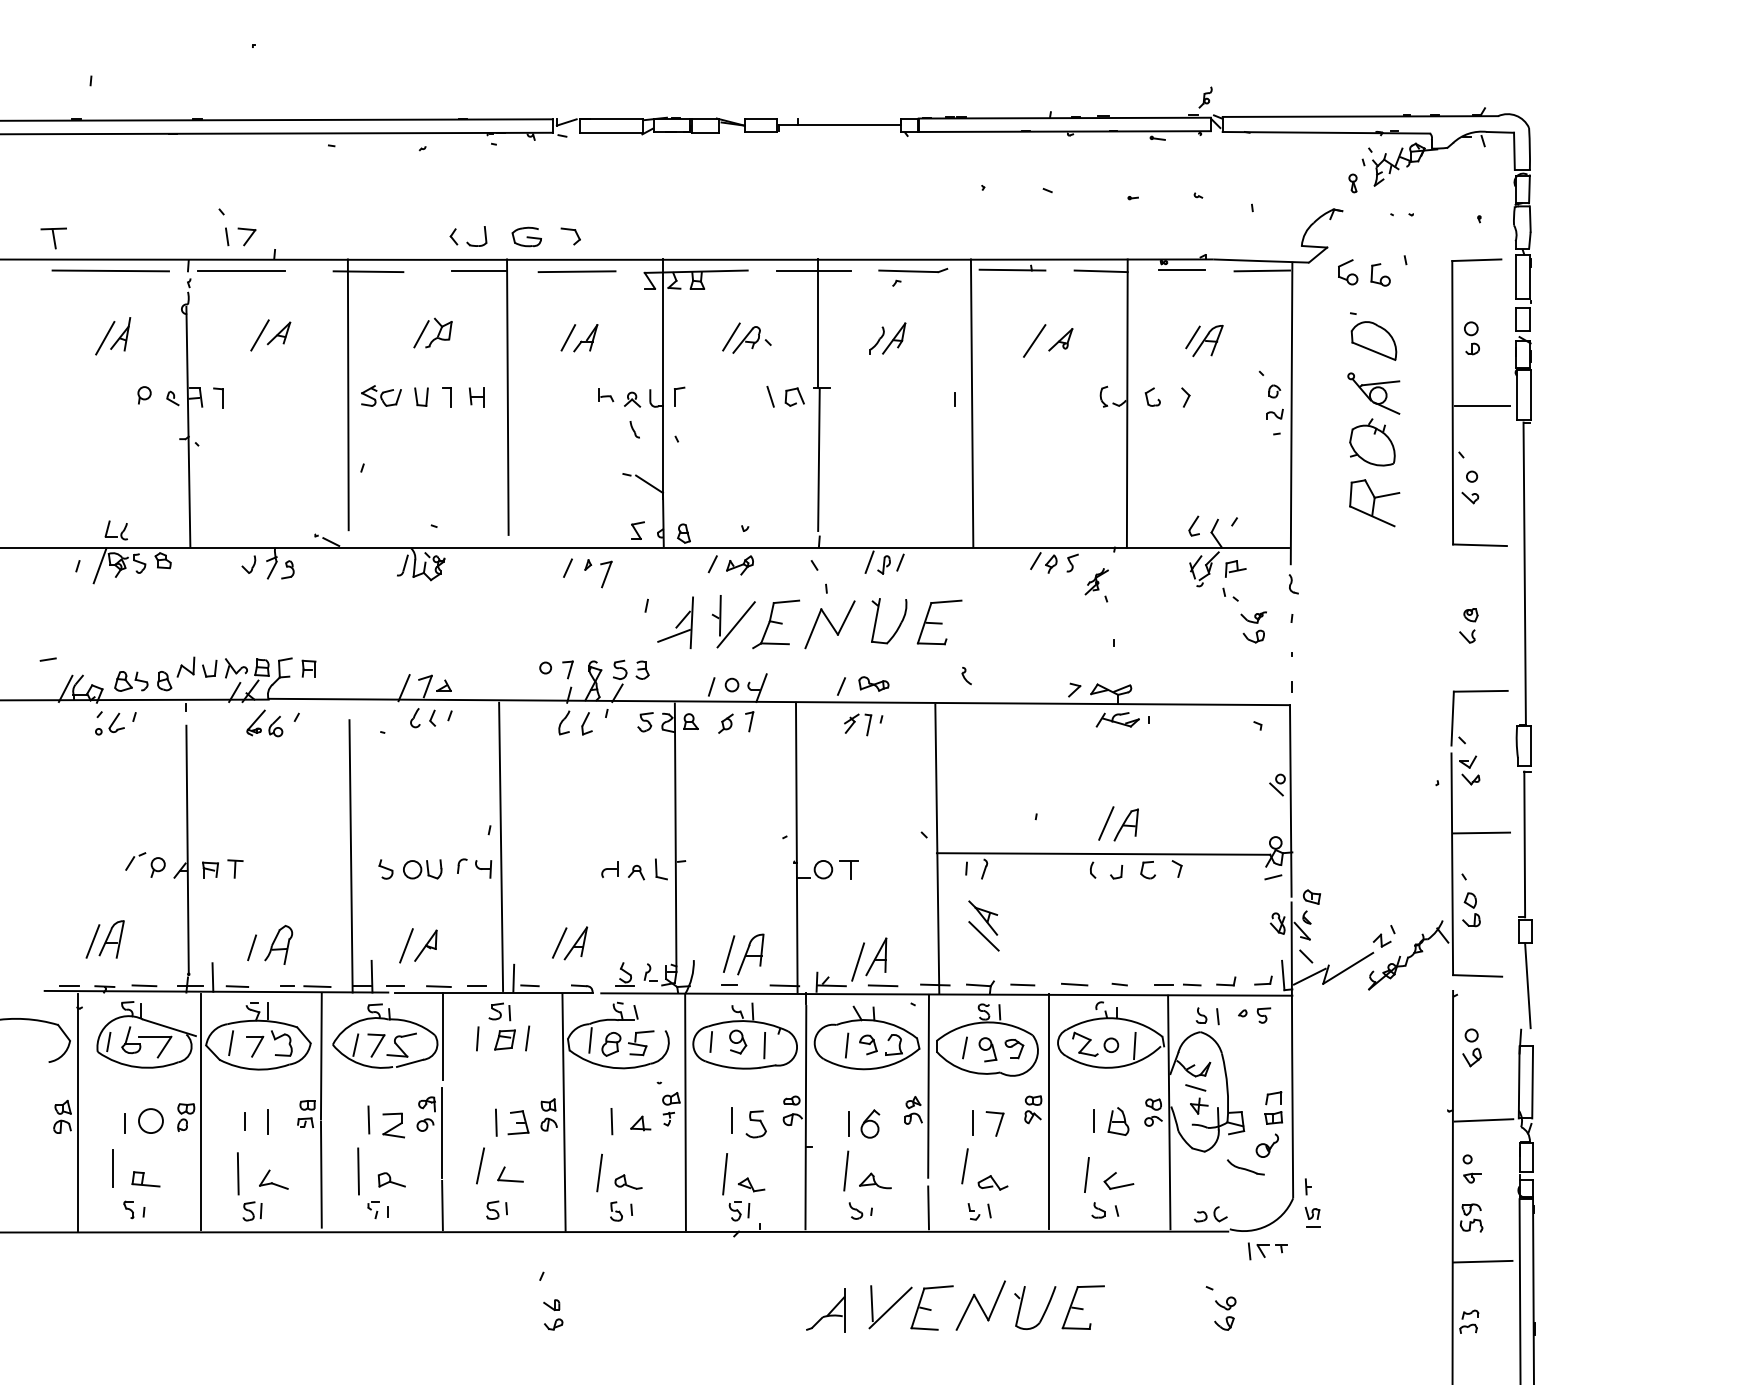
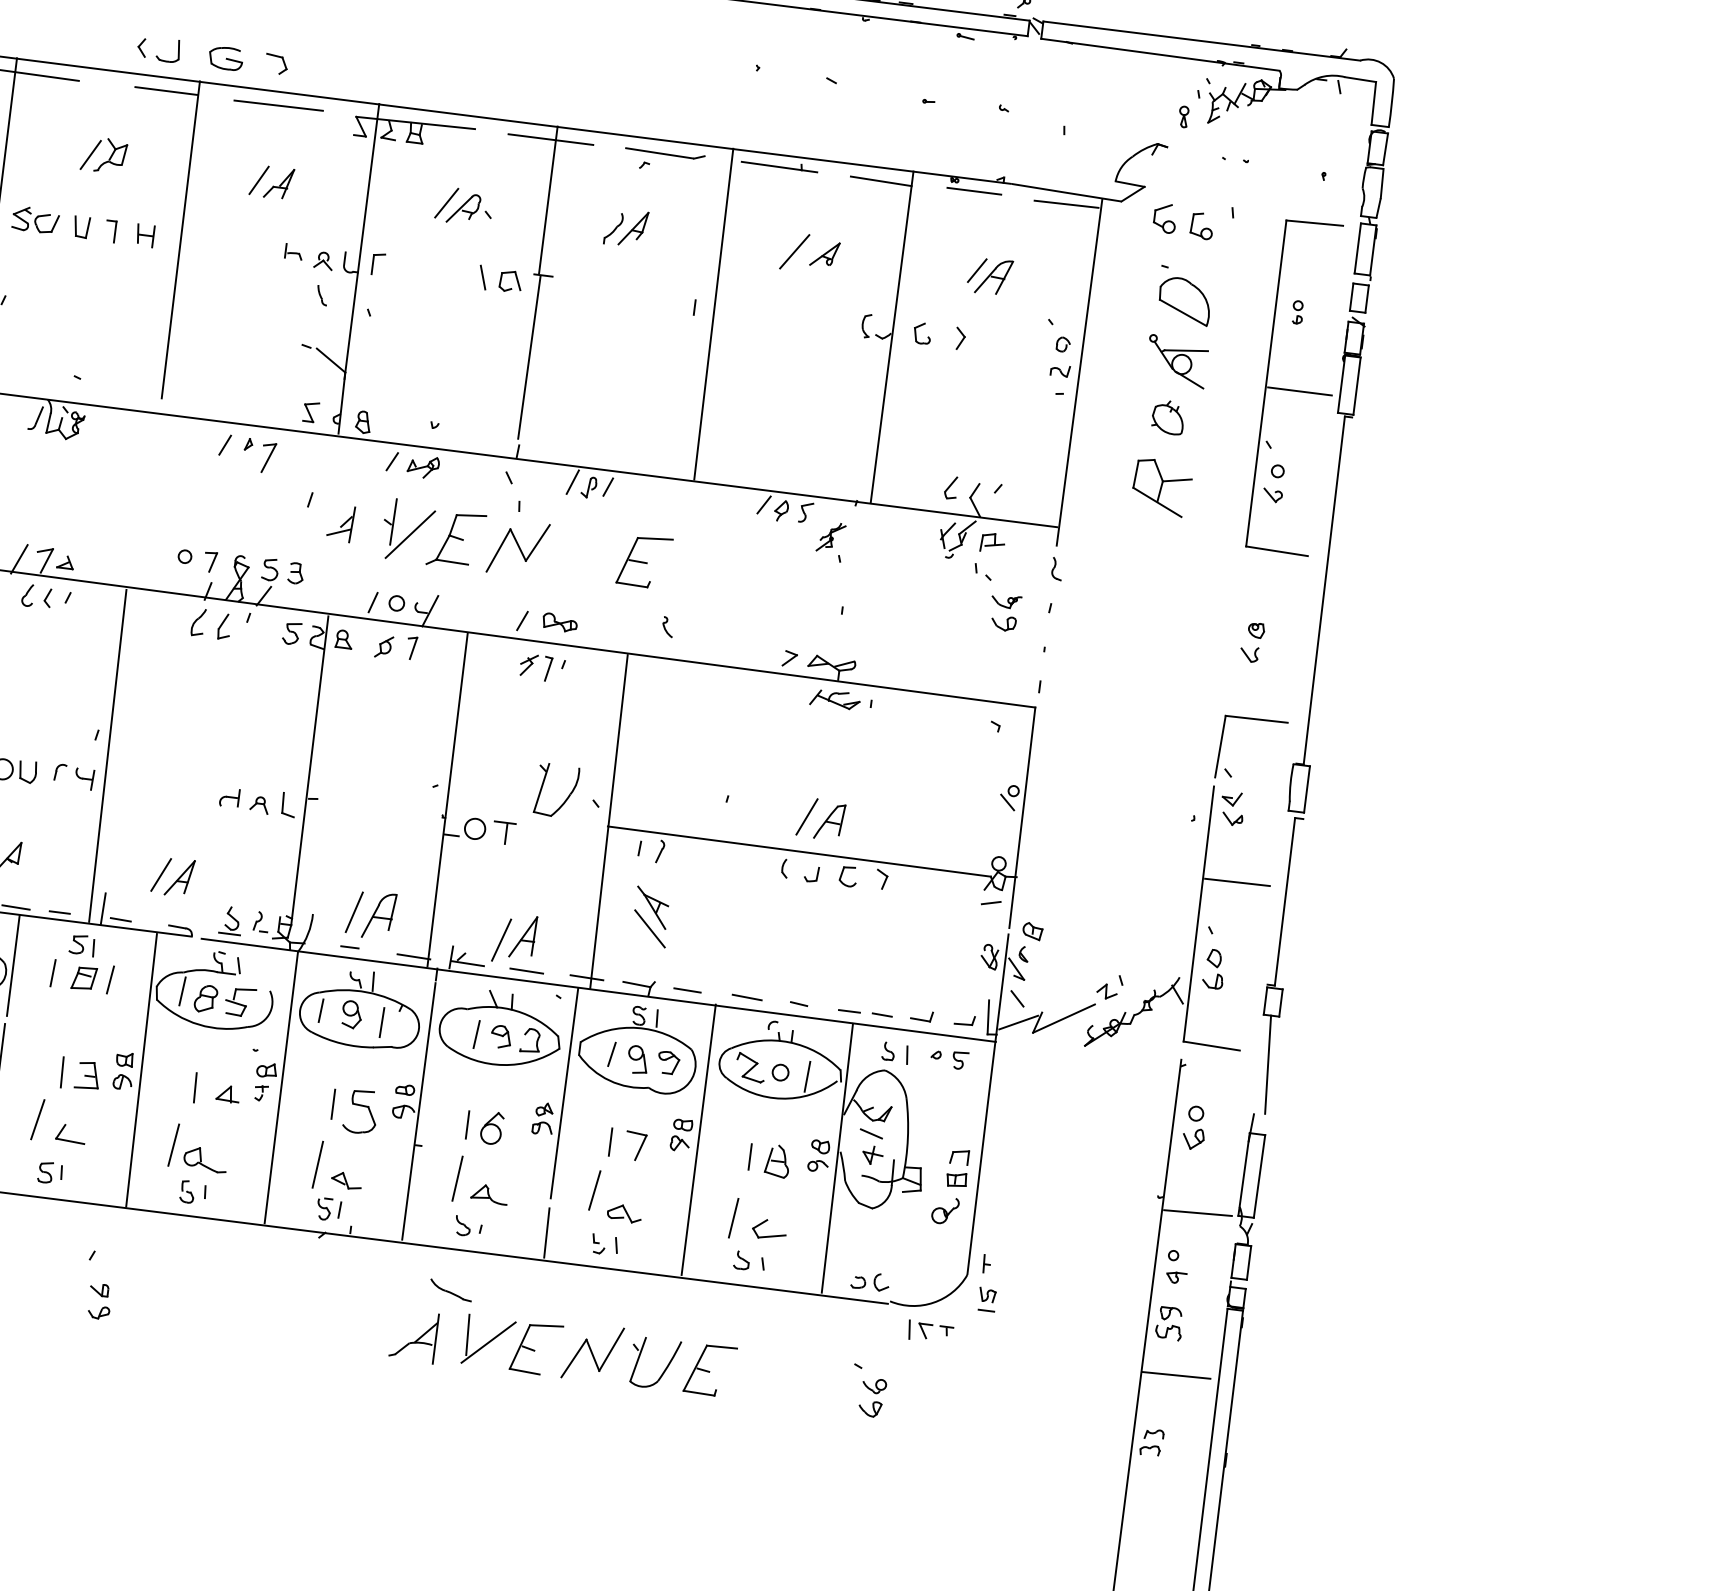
part: (1471, 338) -> (1297, 312), size x0.6
part: (1372, 442) -> (1168, 417), size x0.6
part: (675, 622) -> (340, 523), size x0.6
part: (897, 627) -> (565, 799), moved
part: (755, 1124) -> (359, 1112), size x1.4
part: (1245, 1167) -> (450, 1290), moved
part: (628, 1181) -> (205, 1159), size x1.4

